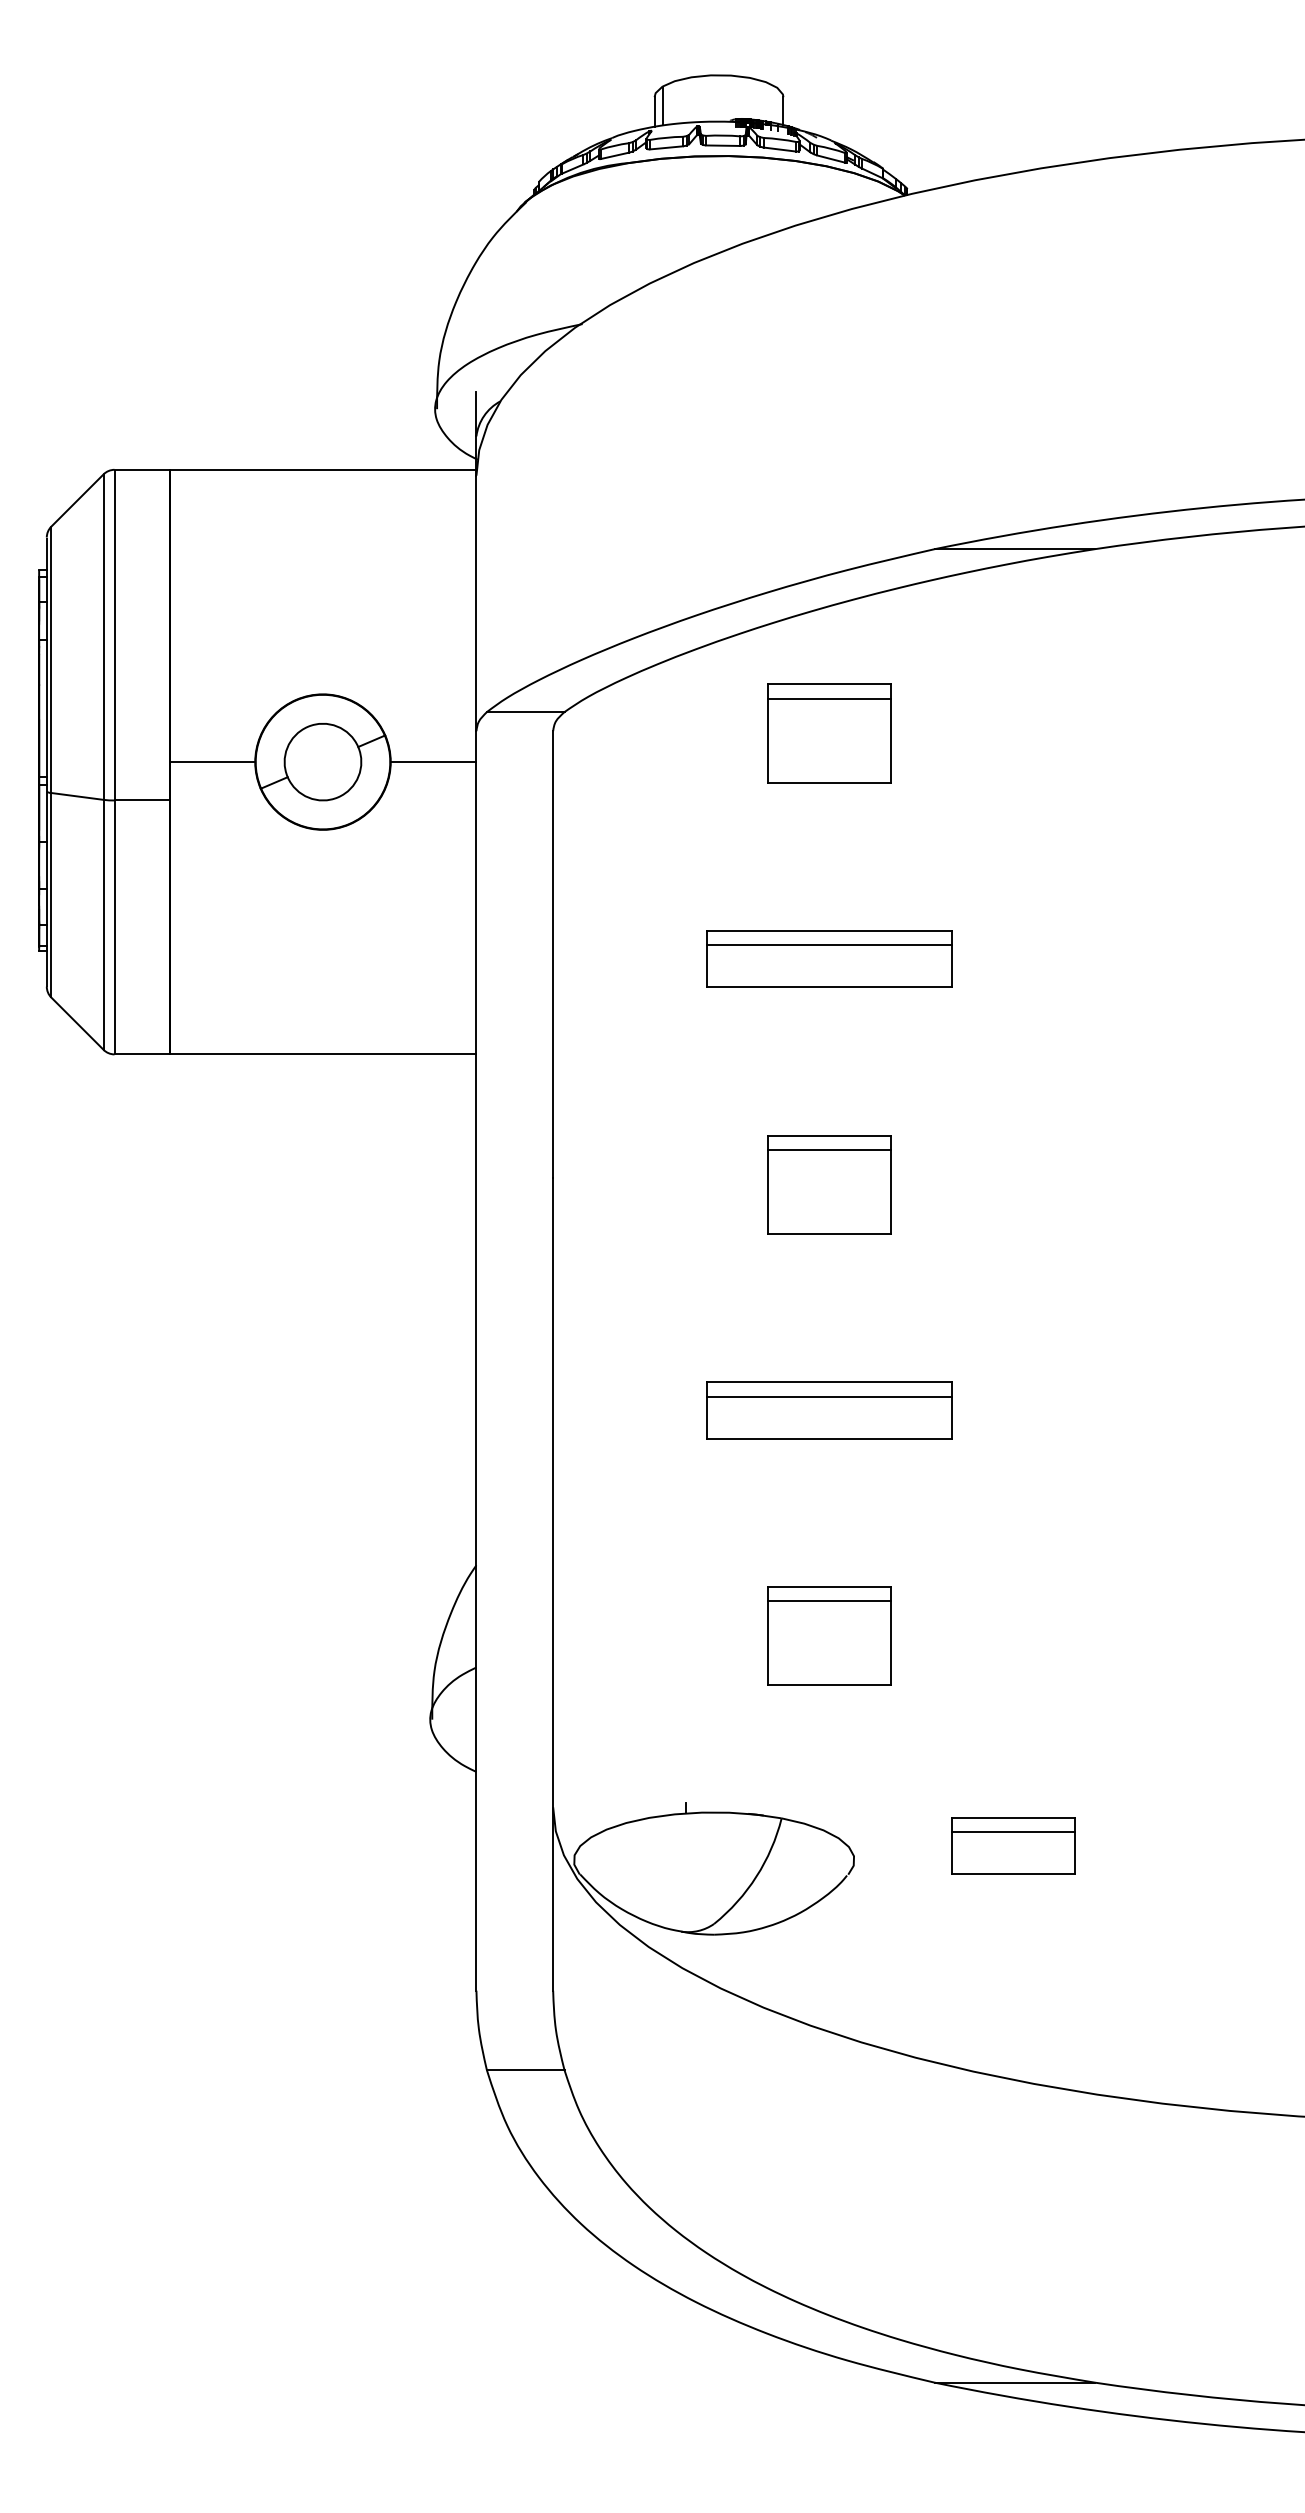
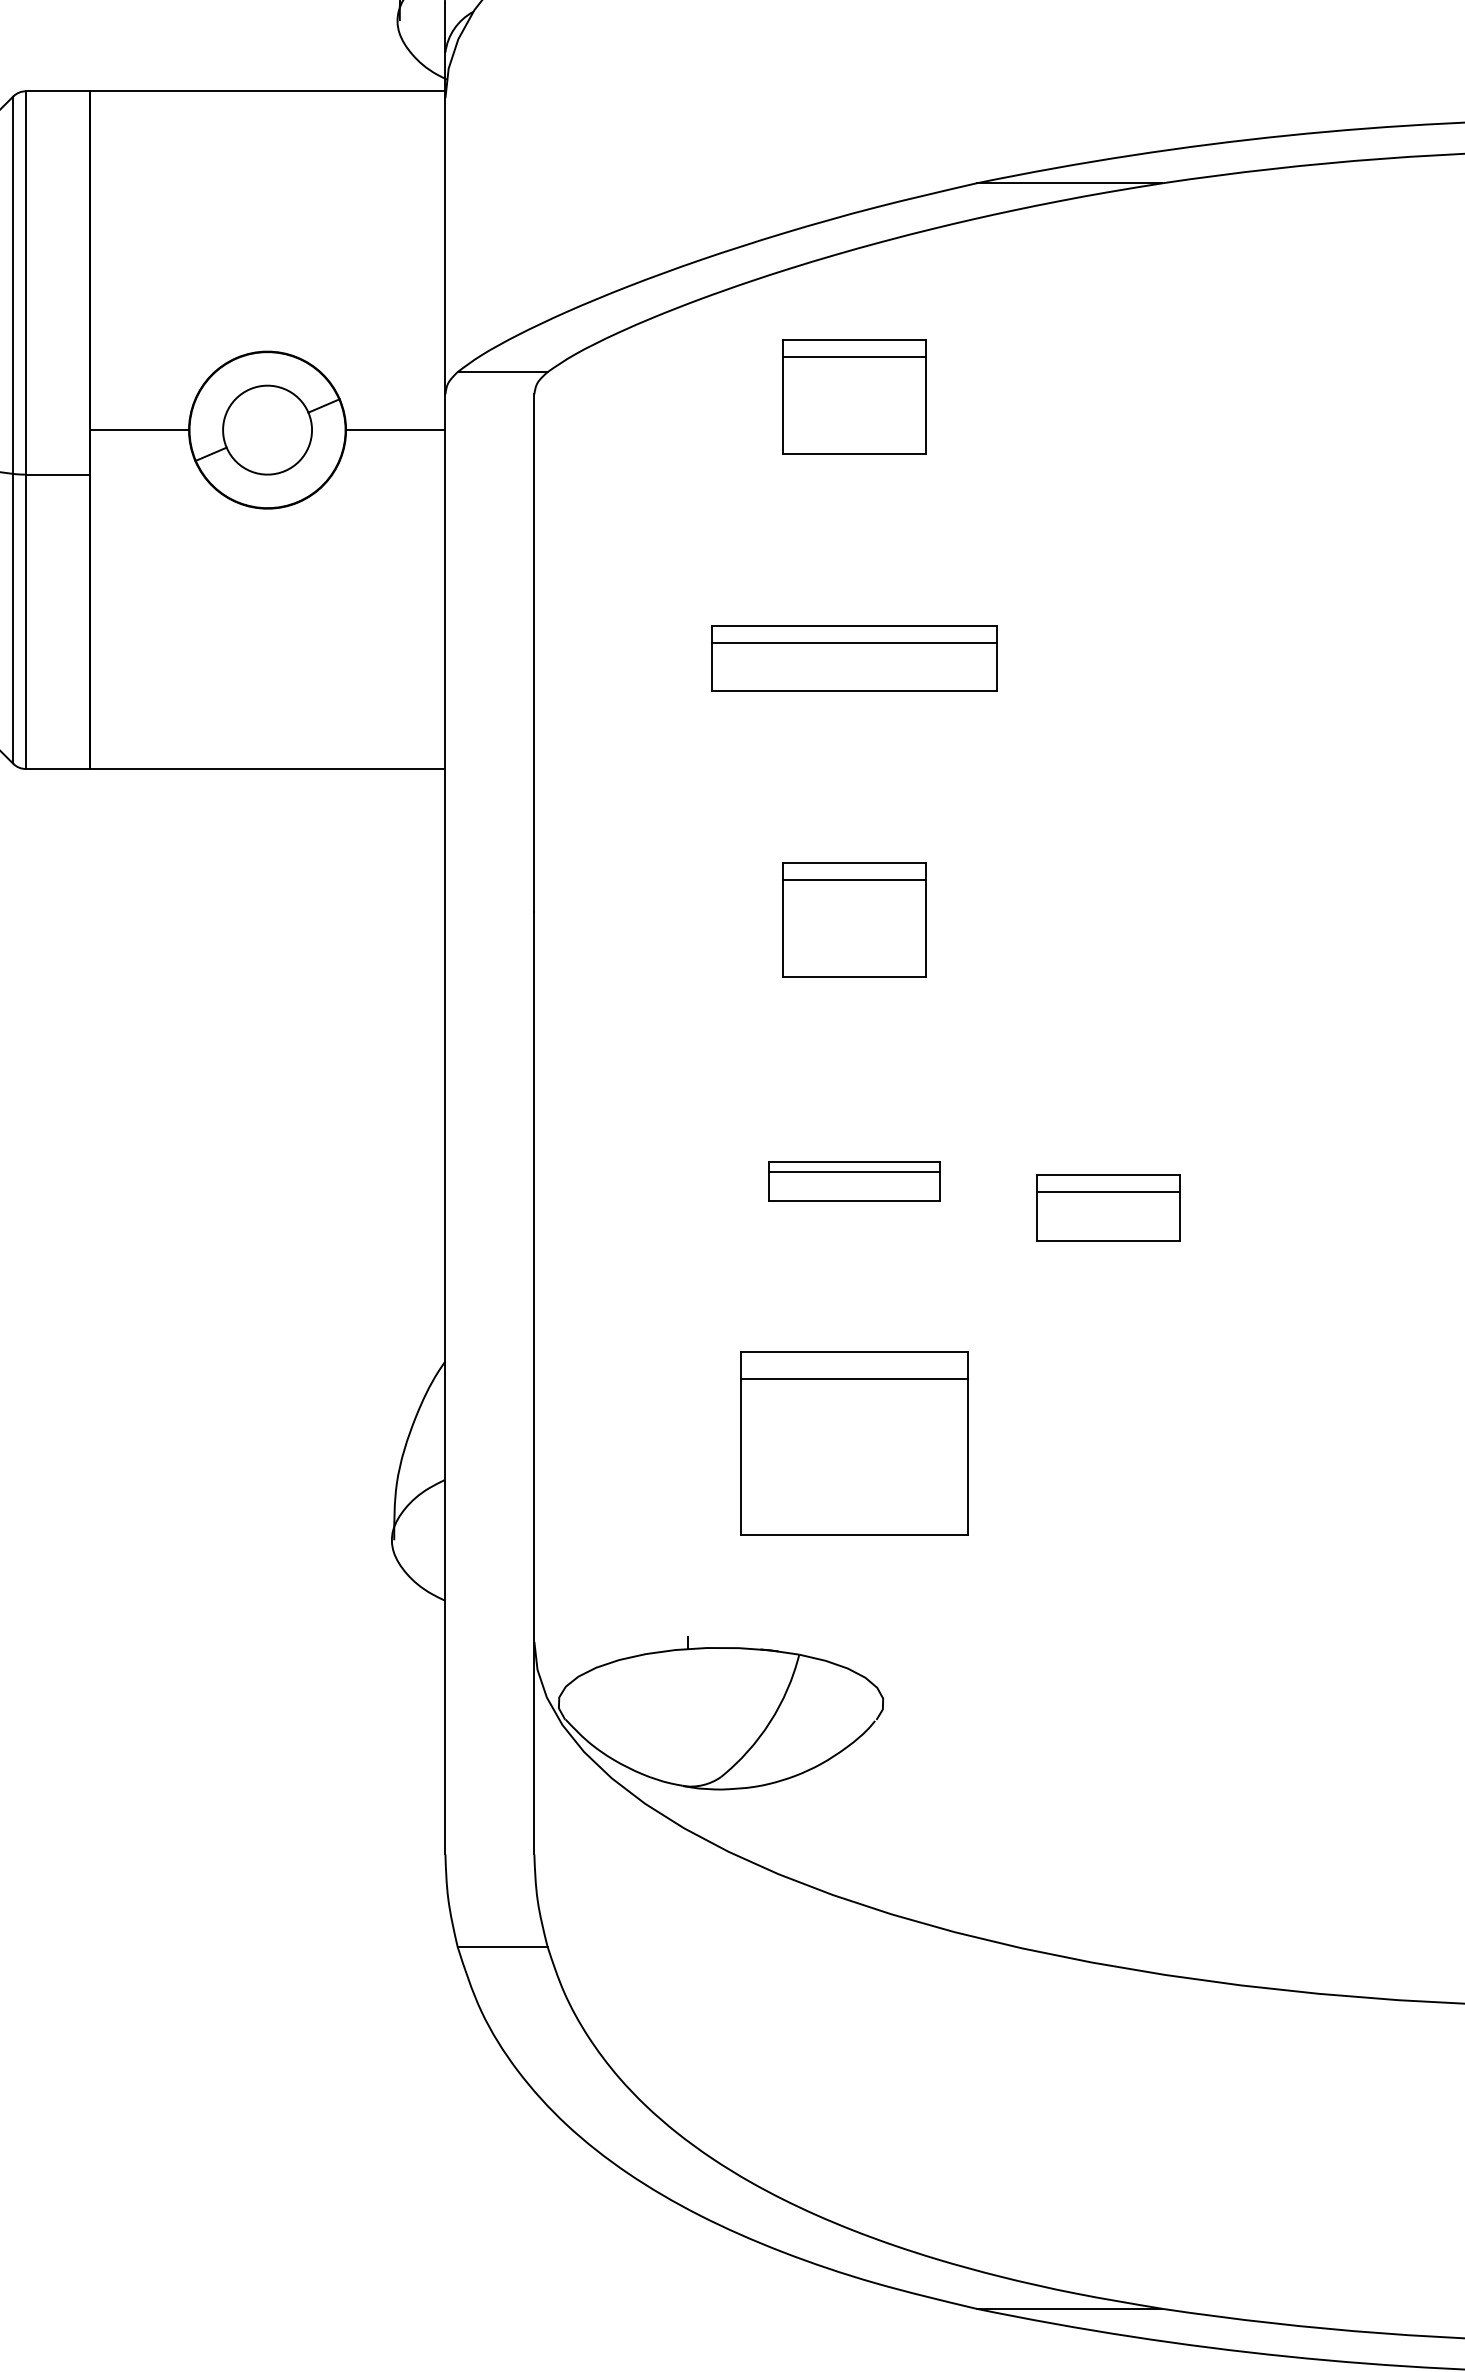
part: (829, 1410) -> (854, 1181), size x0.6
part: (829, 1635) -> (854, 1442), size x1.6
part: (1013, 1845) -> (1108, 1207), moved

